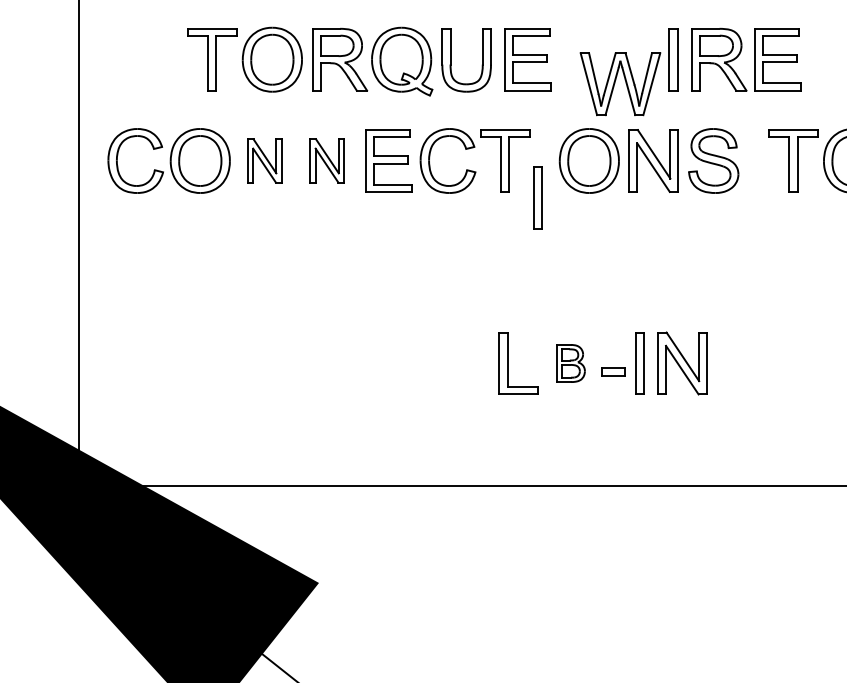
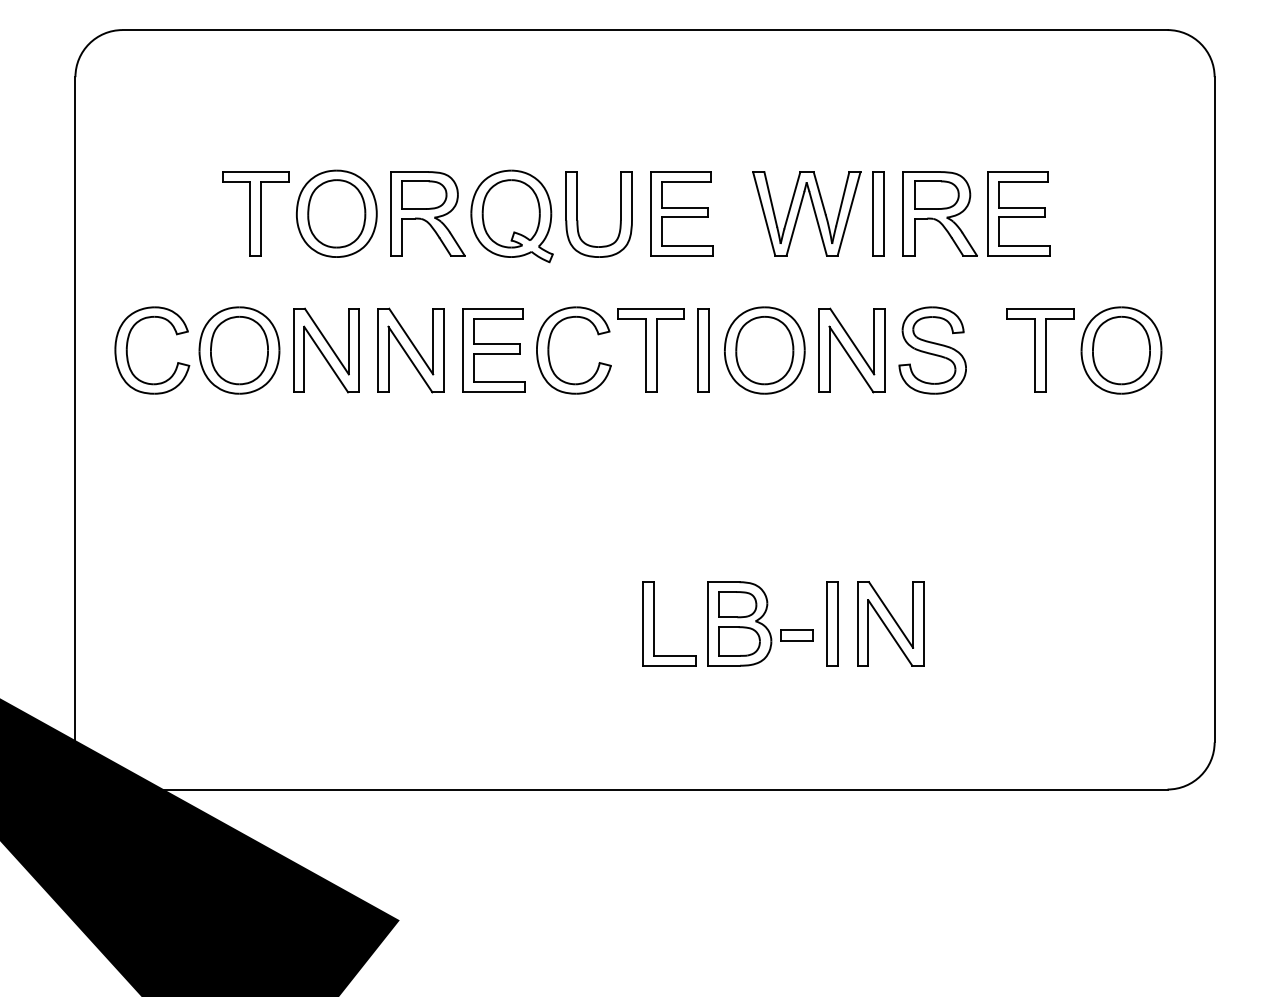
part: (615, 81) -> (800, 210), moved
part: (264, 160) -> (326, 350), size x1.43
part: (326, 160) -> (410, 350), size x1.43
part: (538, 197) -> (703, 350), moved
part: (570, 363) -> (739, 623), size x1.67

